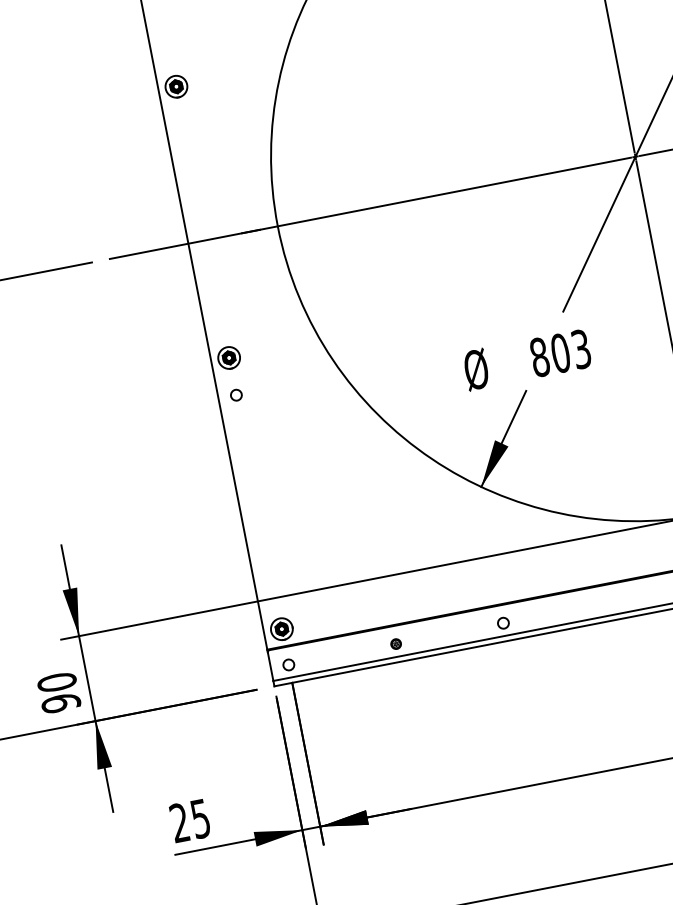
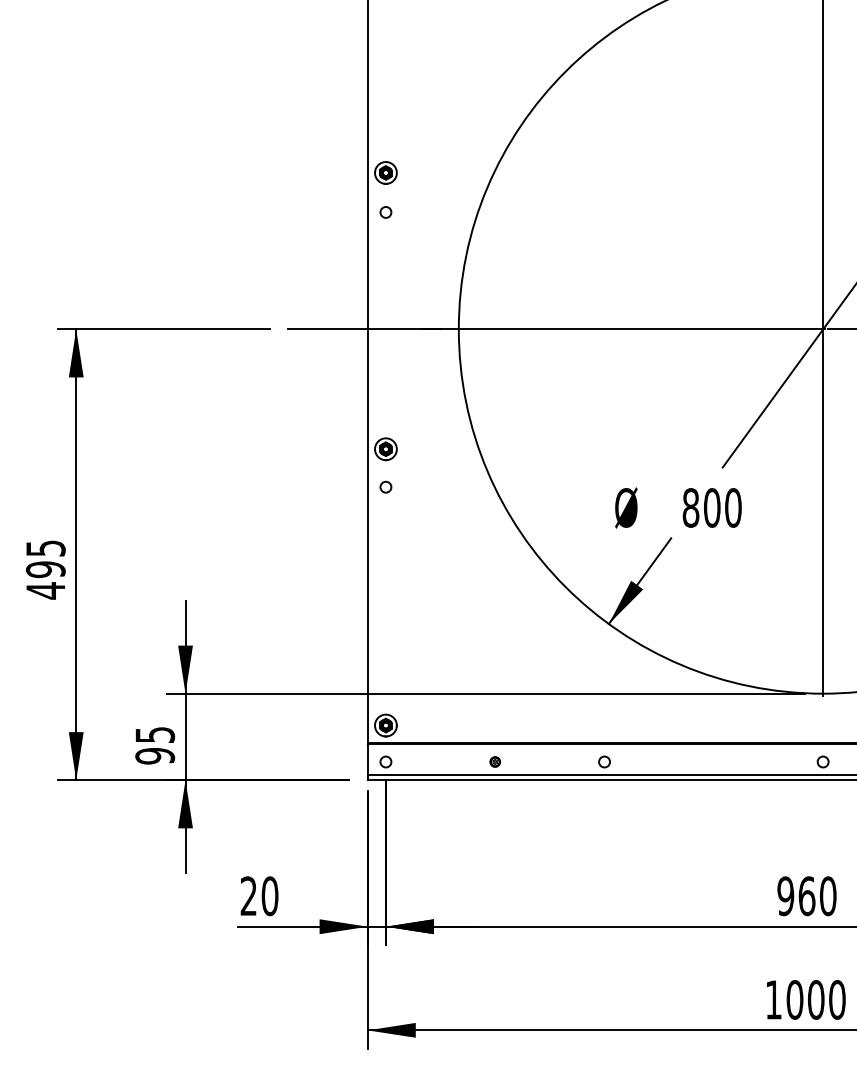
circle: (183, 125) -> (385, 212), added
text: (581, 348) -> (733, 507), 803 -> 800
text: (57, 681) -> (155, 734), 90 -> 95
text: (200, 819) -> (269, 896), 25 -> 20

